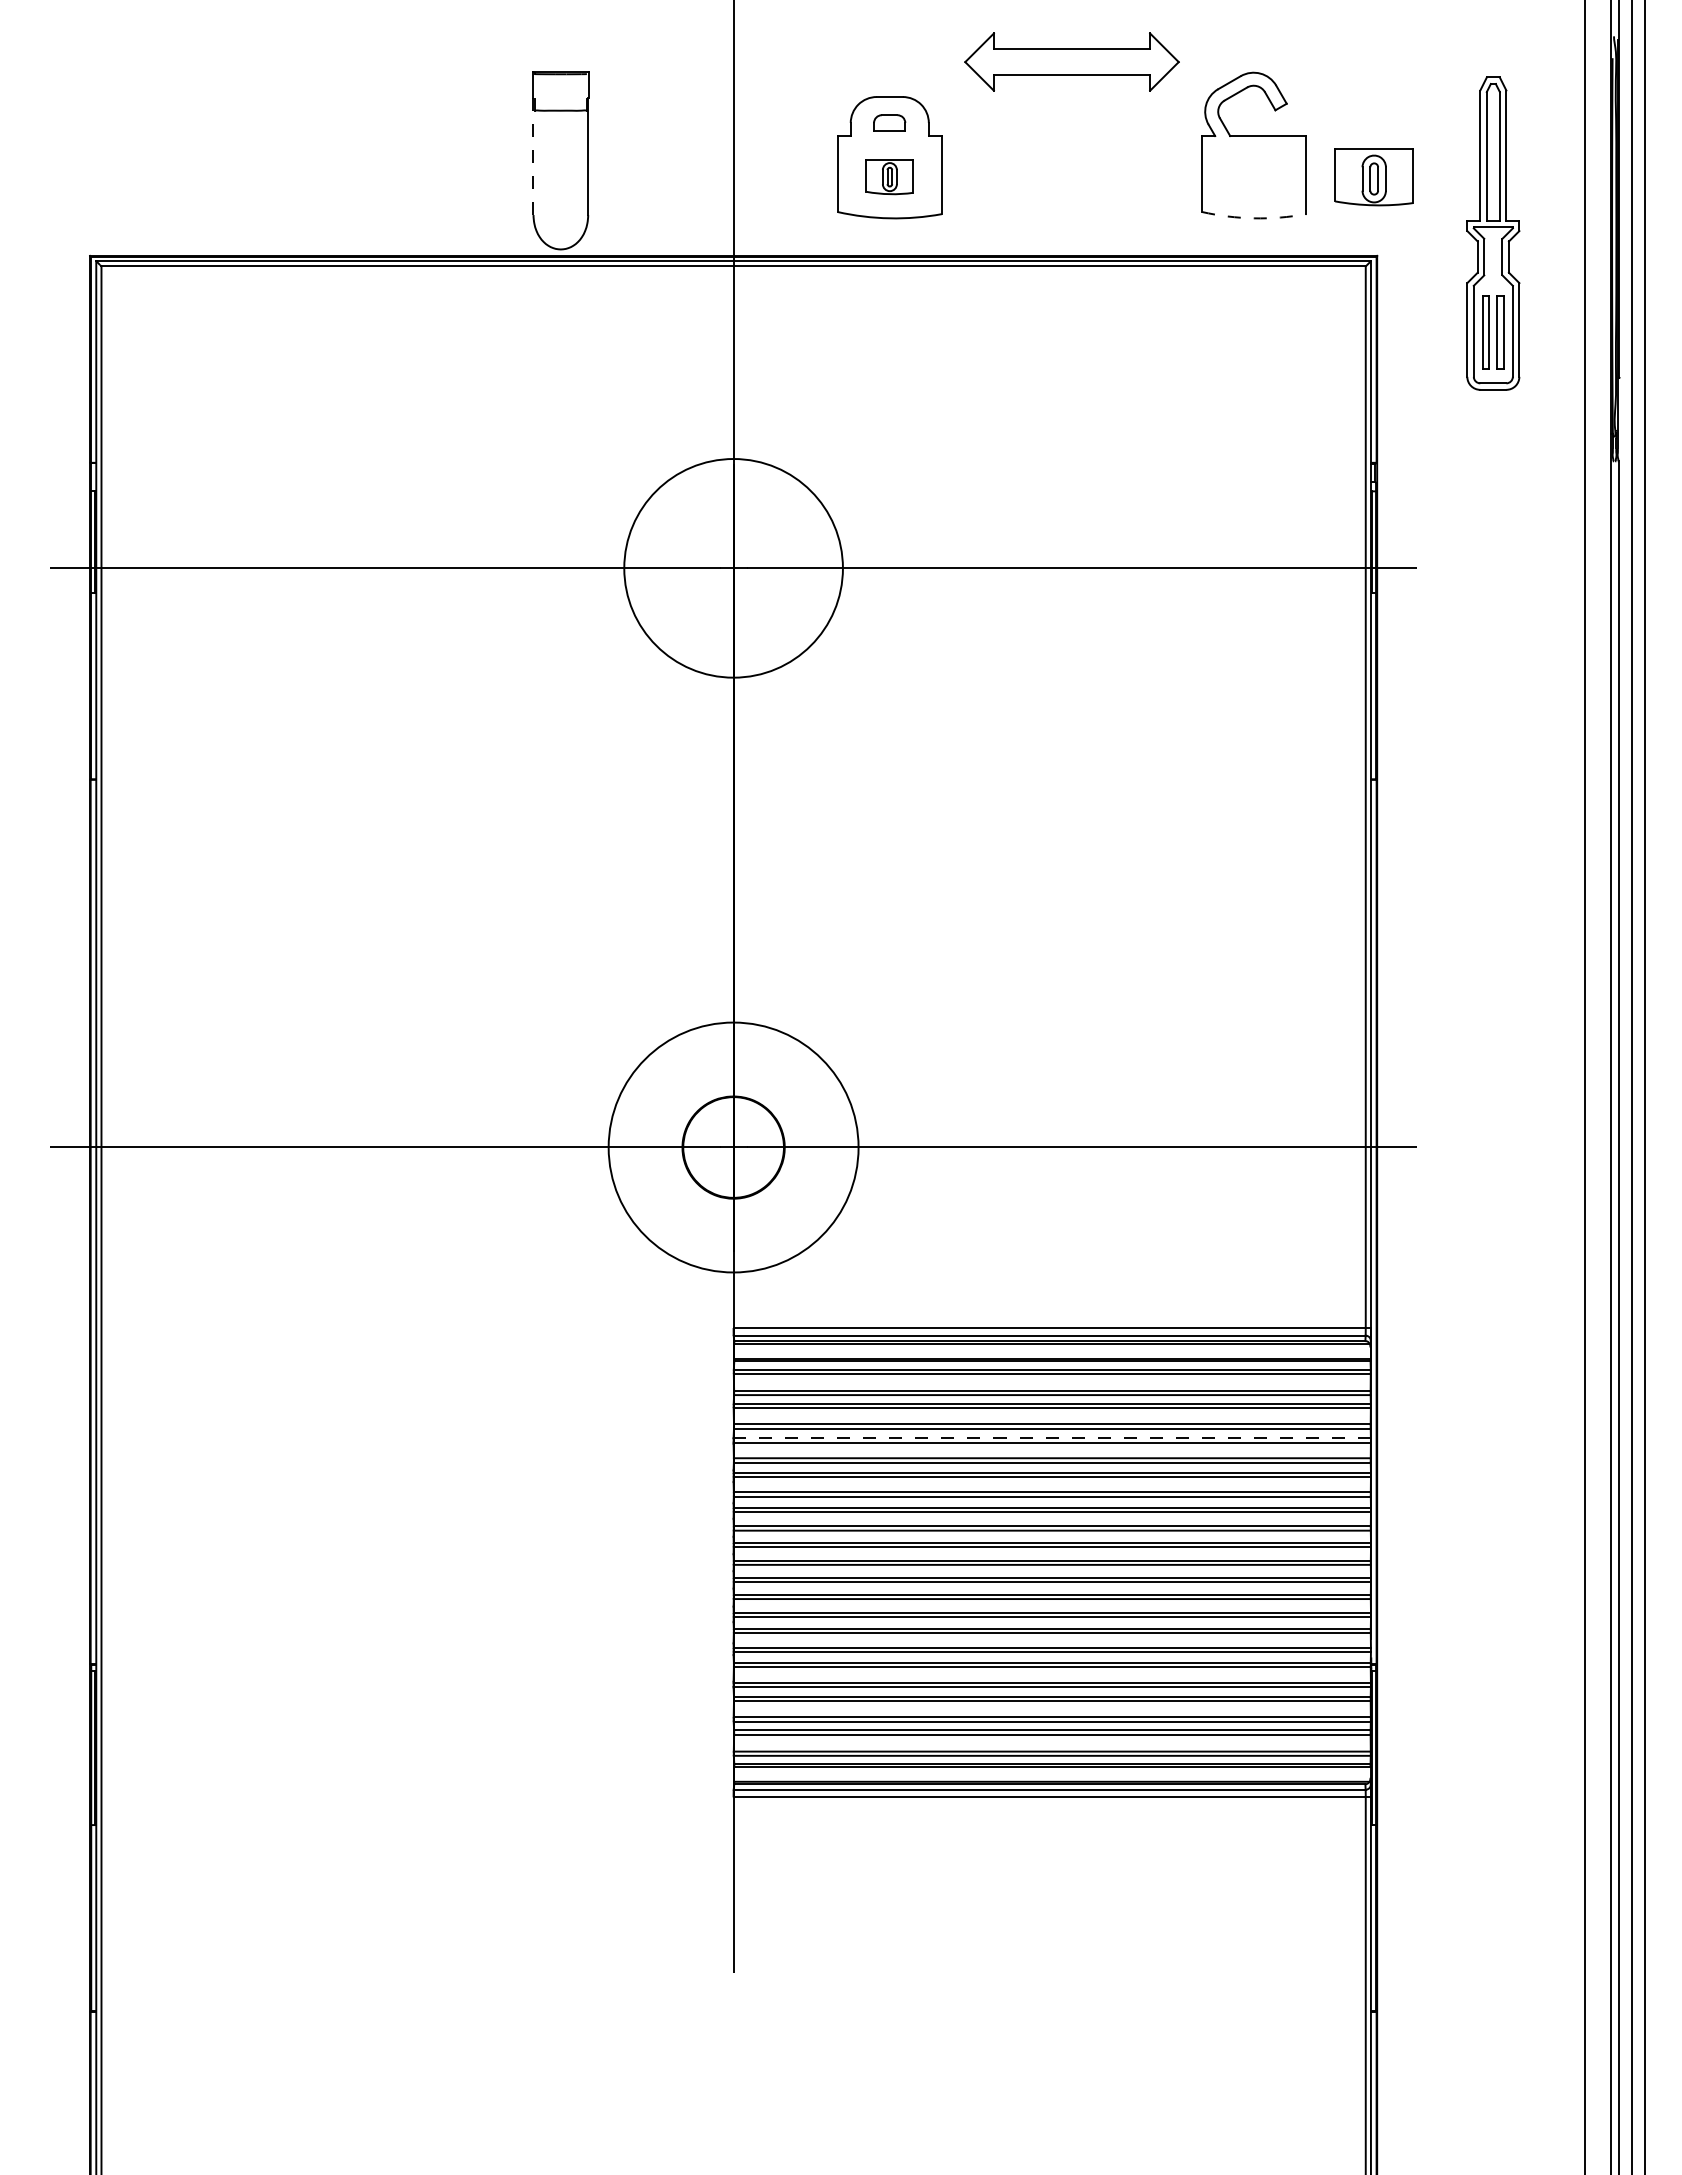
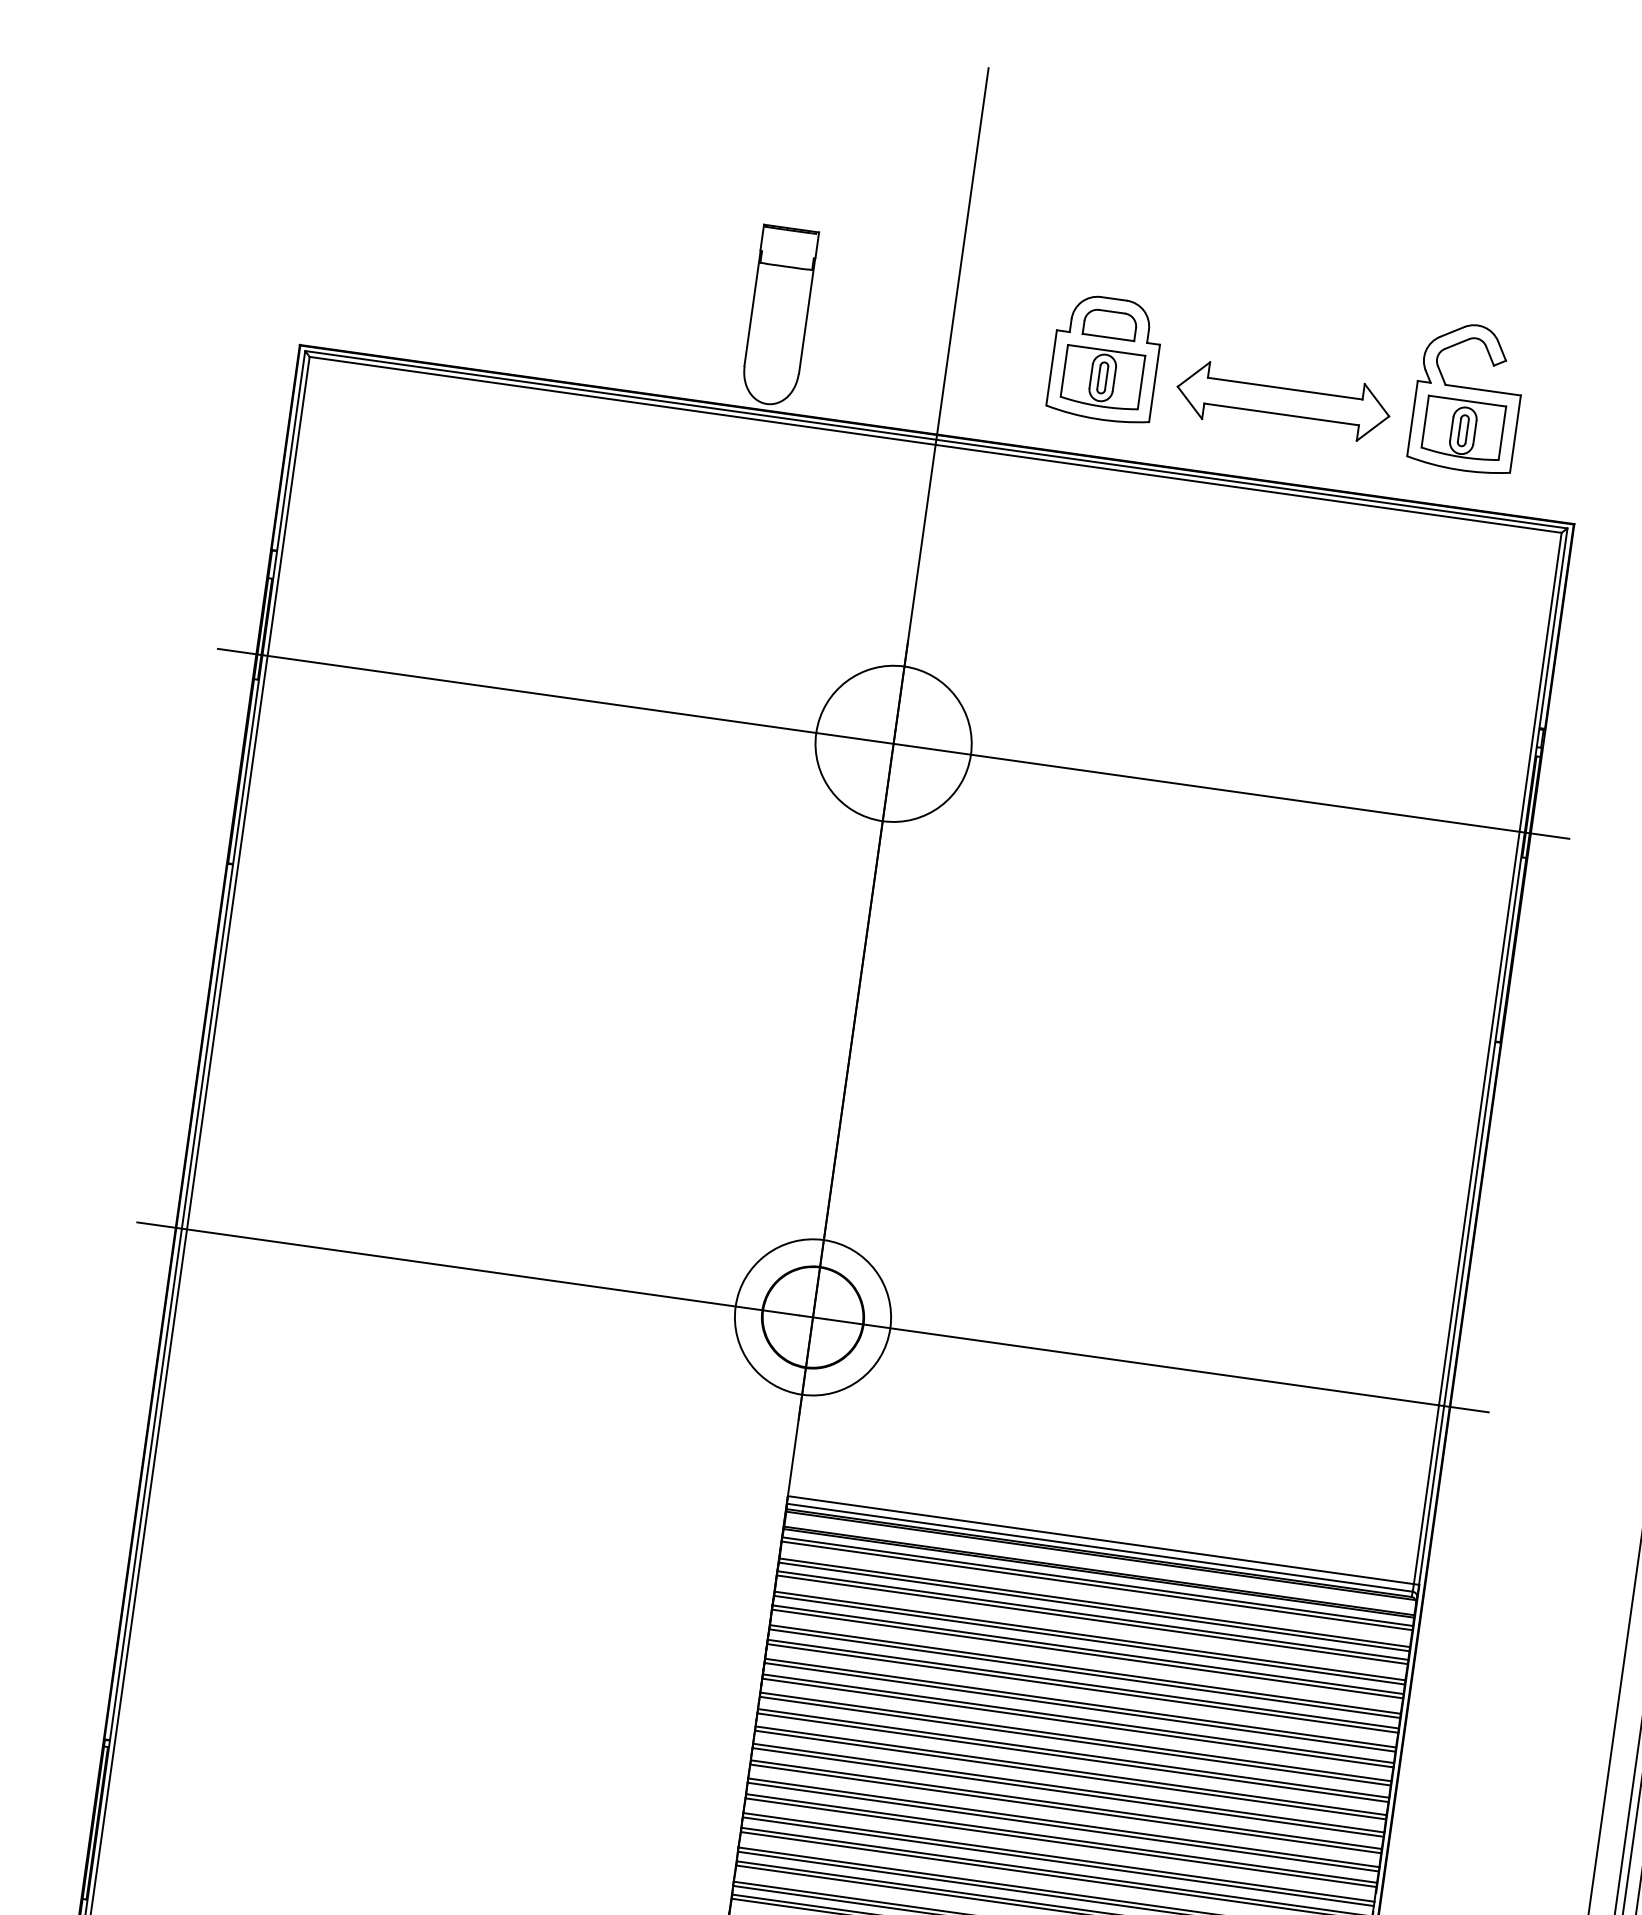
part: (1071, 61) -> (1283, 400), moved
part: (889, 122) -> (1110, 324), size x1.67
line: (533, 157) -> (752, 309), dashed -> solid
part: (889, 177) -> (1102, 378), size x1.67
part: (1373, 177) -> (1462, 429), moved
arc: (1254, 218) -> (1458, 469), dashed -> solid
circle: (733, 568) -> (893, 744), size x0.71
circle: (733, 1147) -> (812, 1317), size x0.62
line: (1052, 1438) -> (1088, 1649), dashed -> solid

